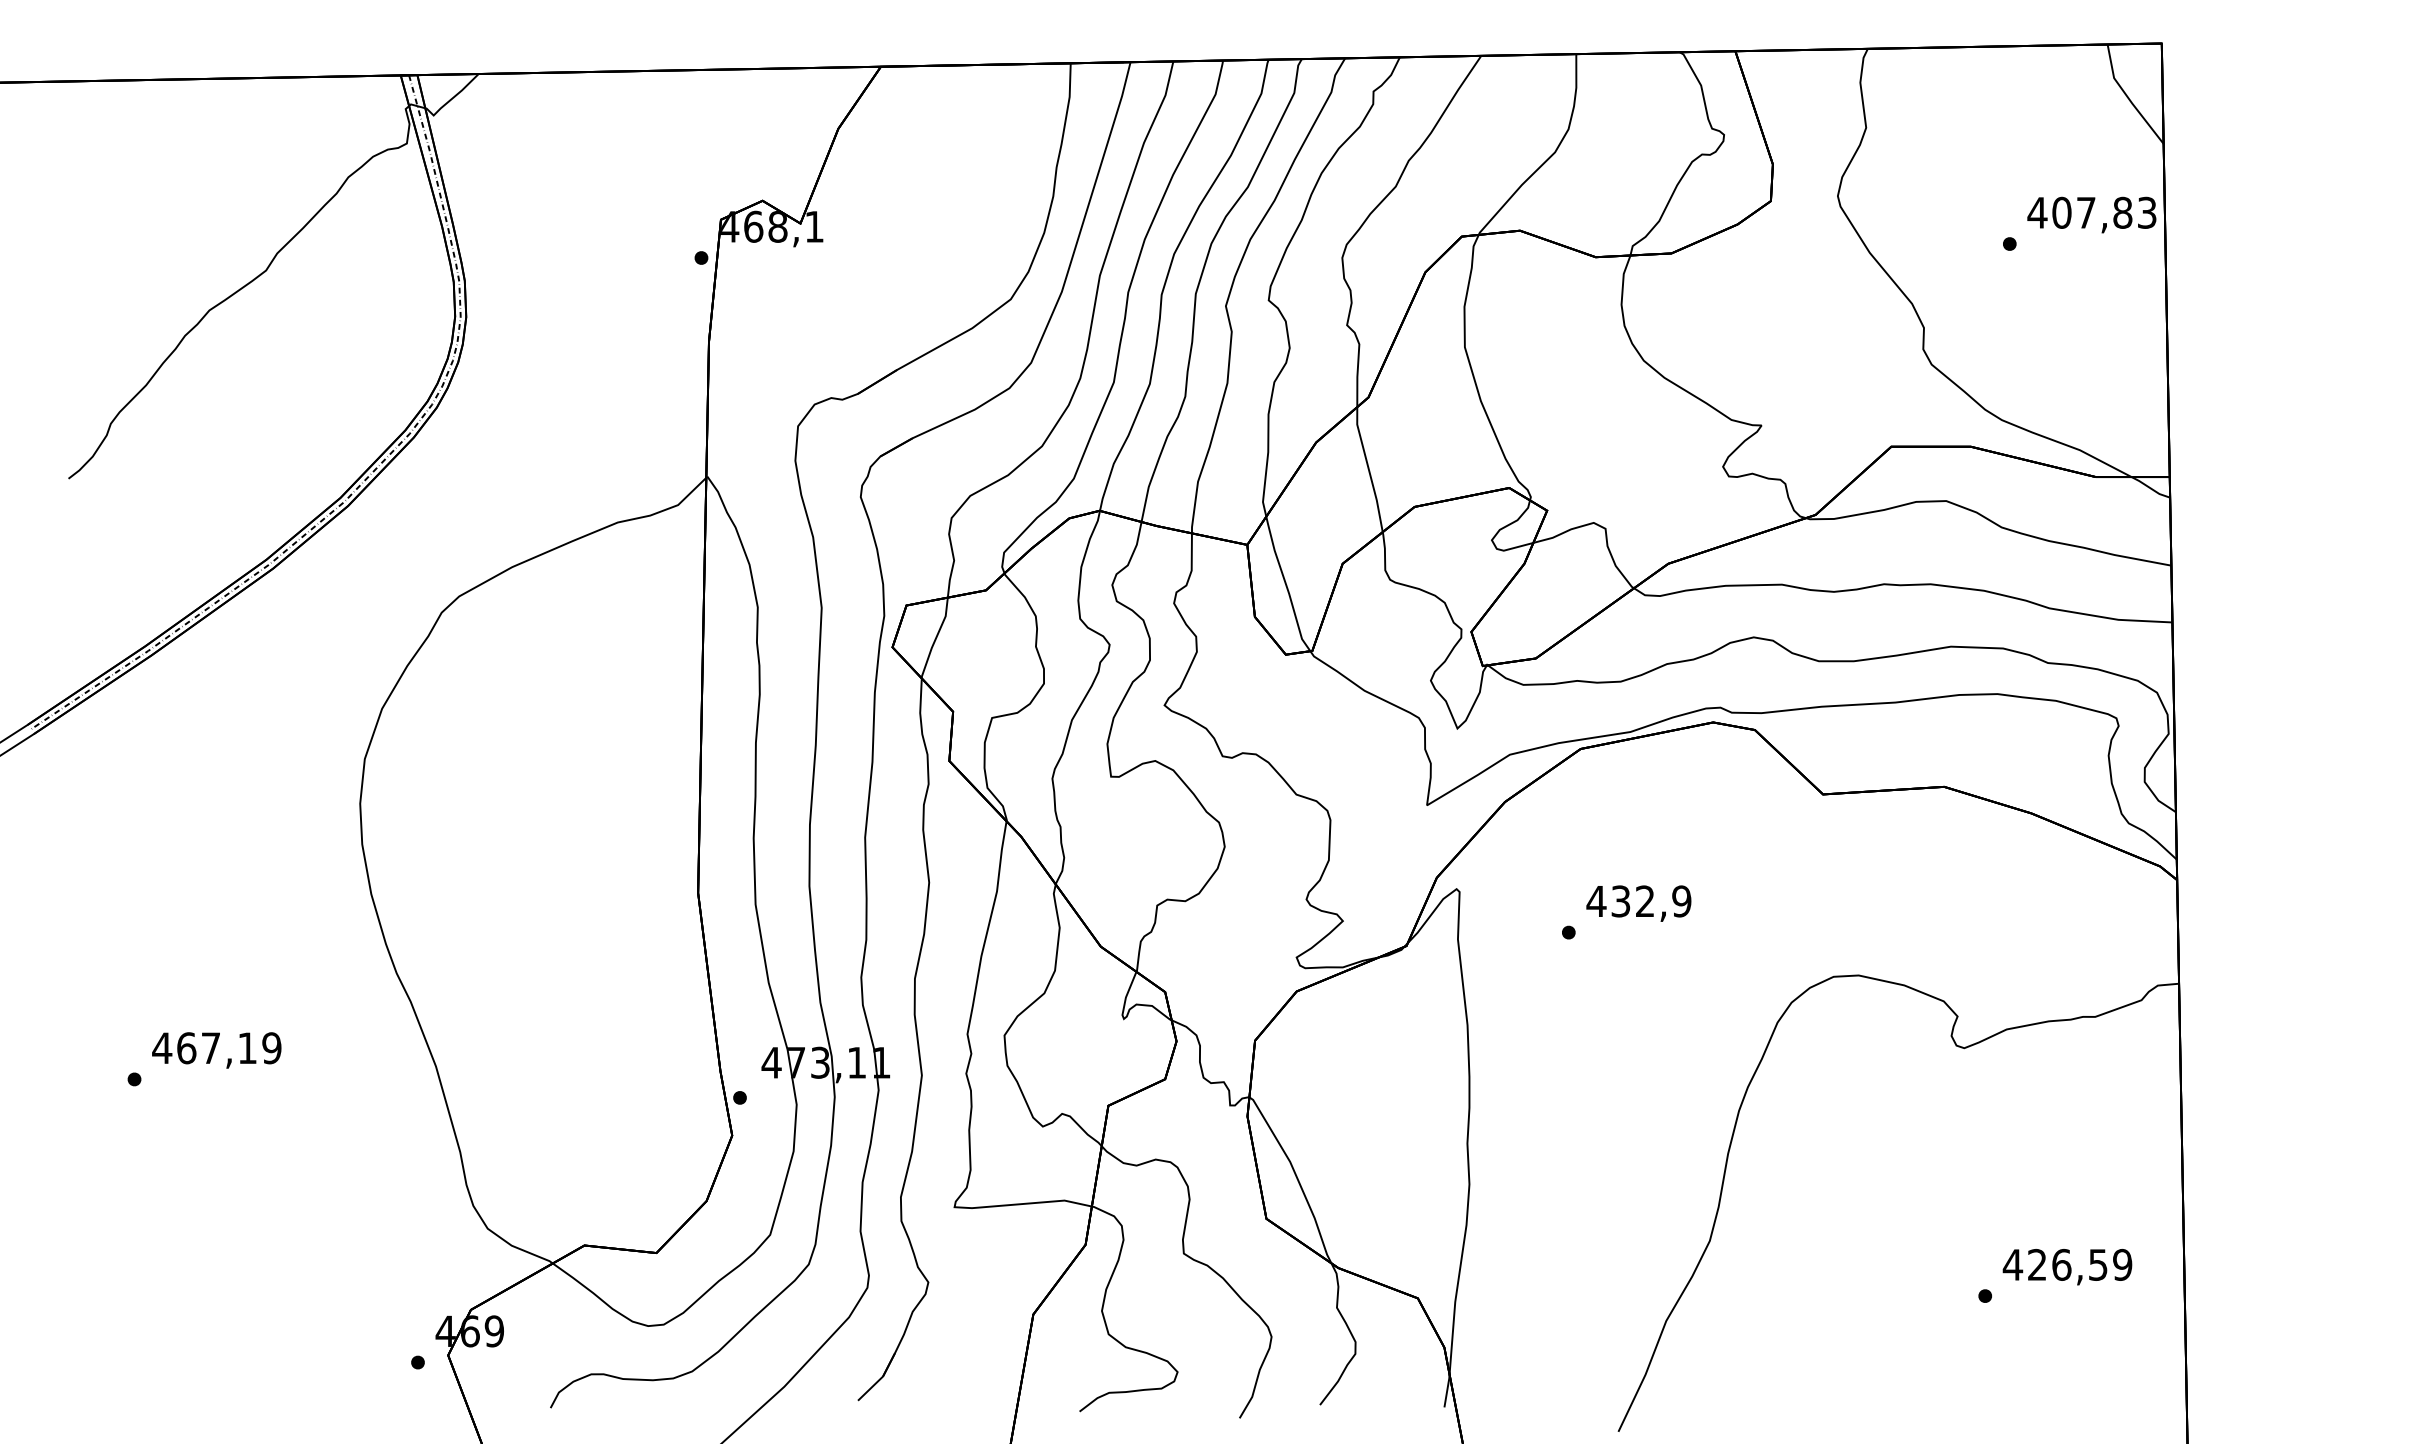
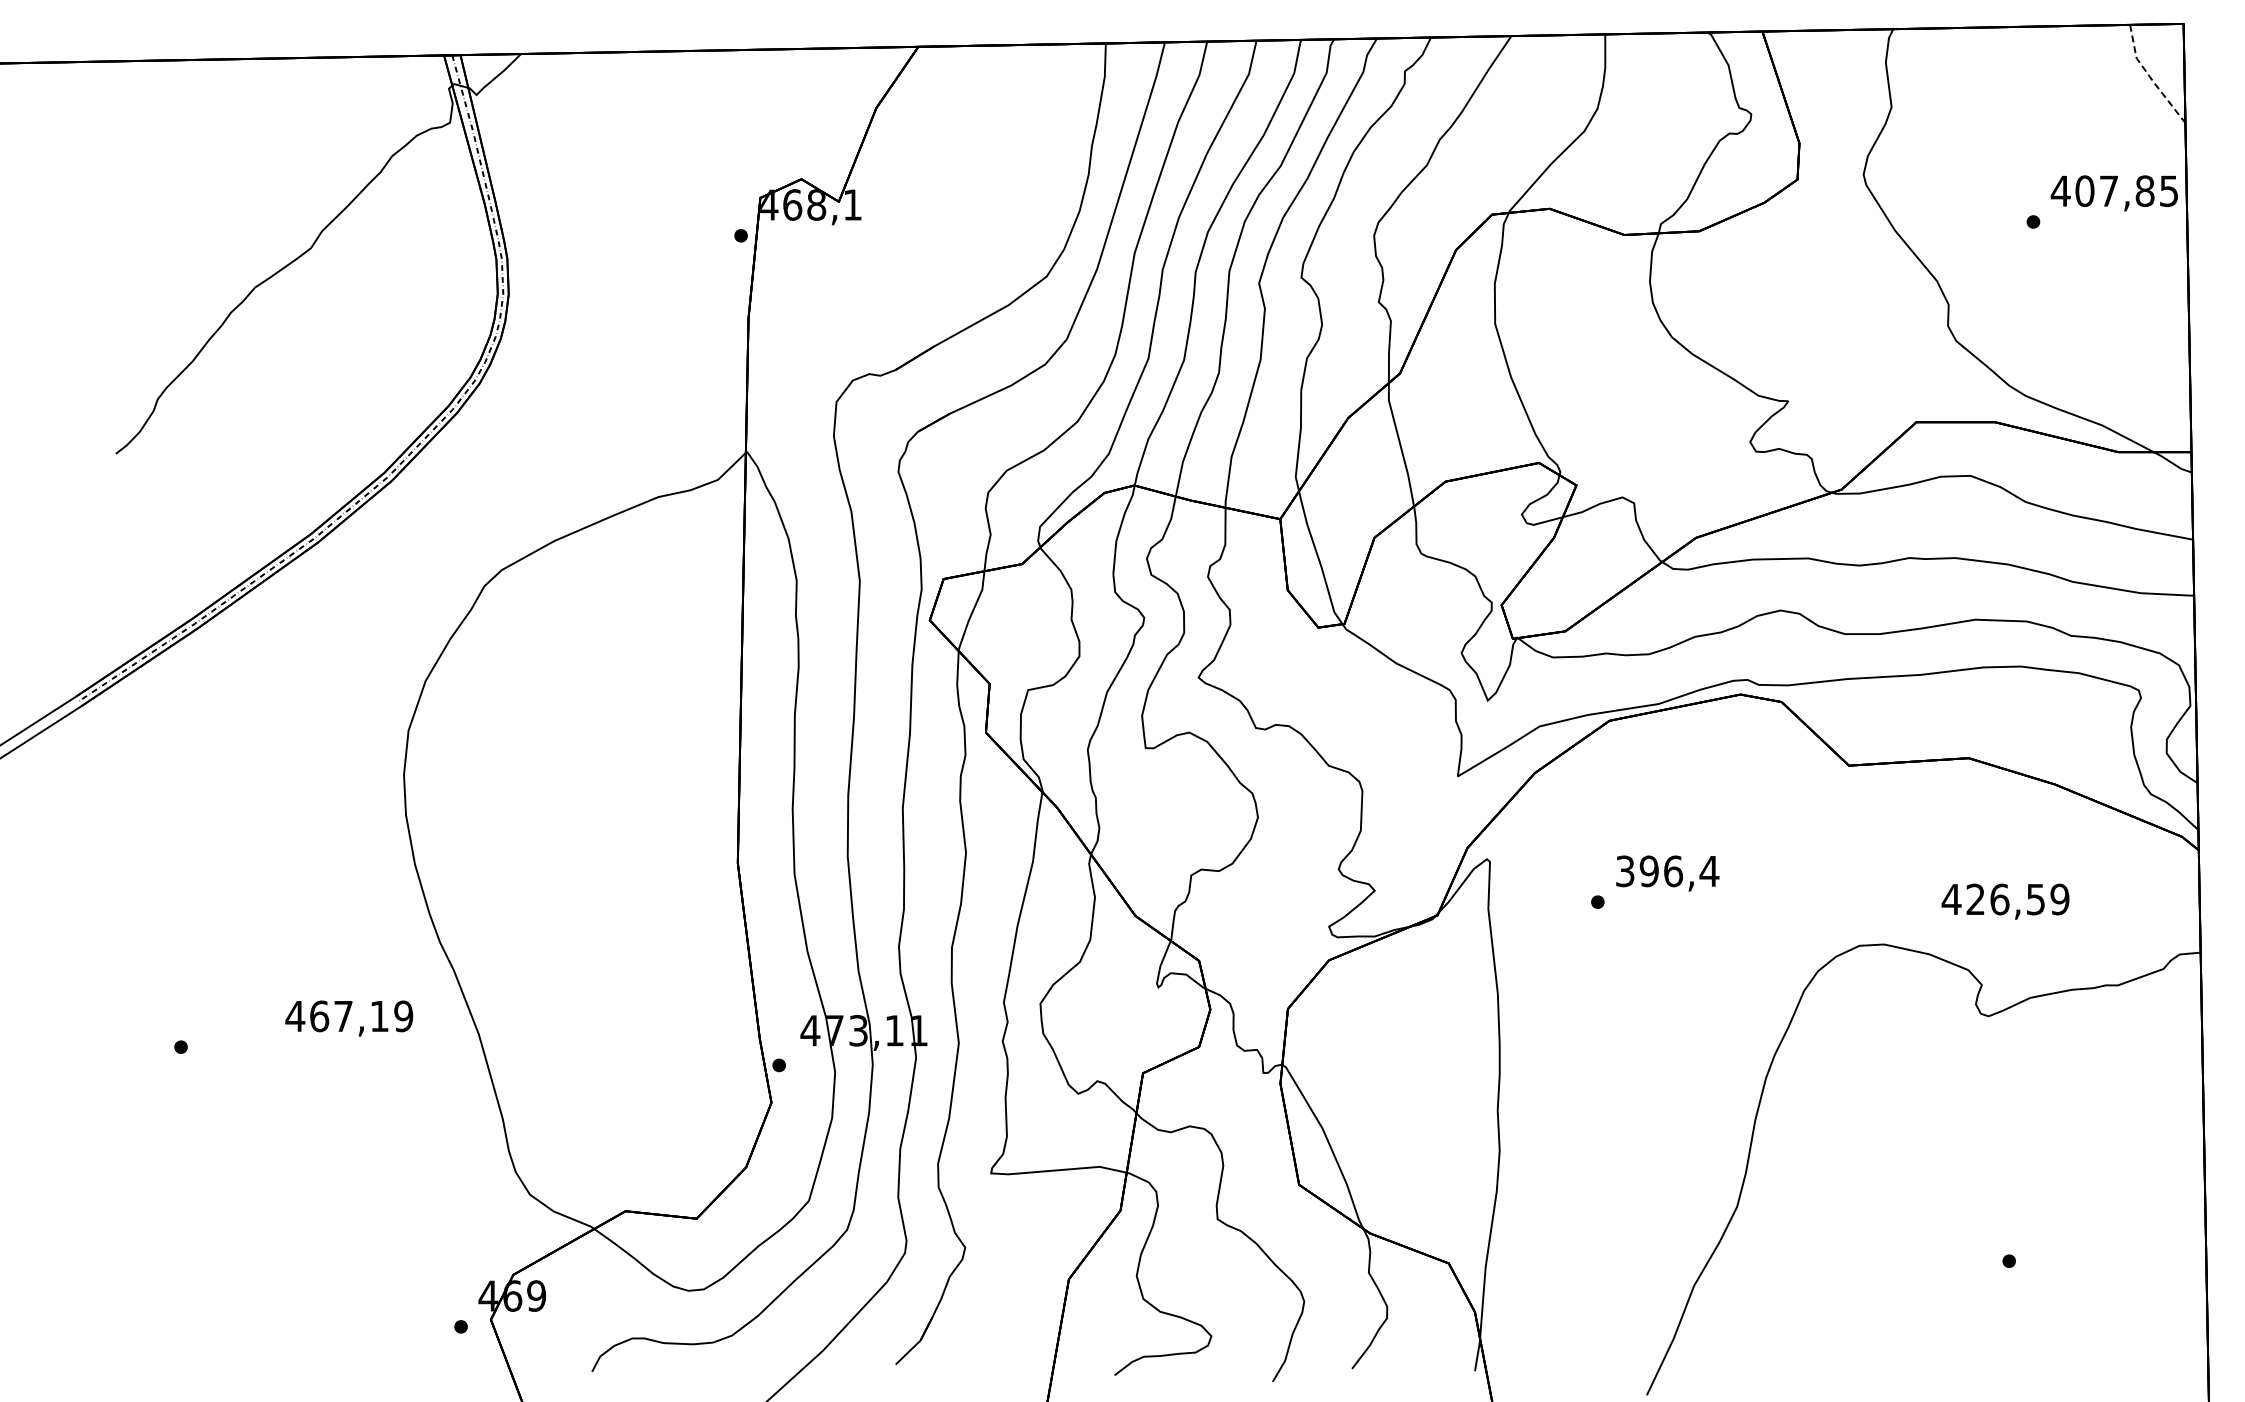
line: (2128, 97) -> (2150, 77), solid -> dashed
text: (2147, 212) -> (2169, 190), 407,83 -> 407,85
text: (1638, 901) -> (1666, 871), 432,9 -> 396,4
text: (216, 1050) -> (348, 1018), moved
text: (2067, 1267) -> (2005, 902), moved

